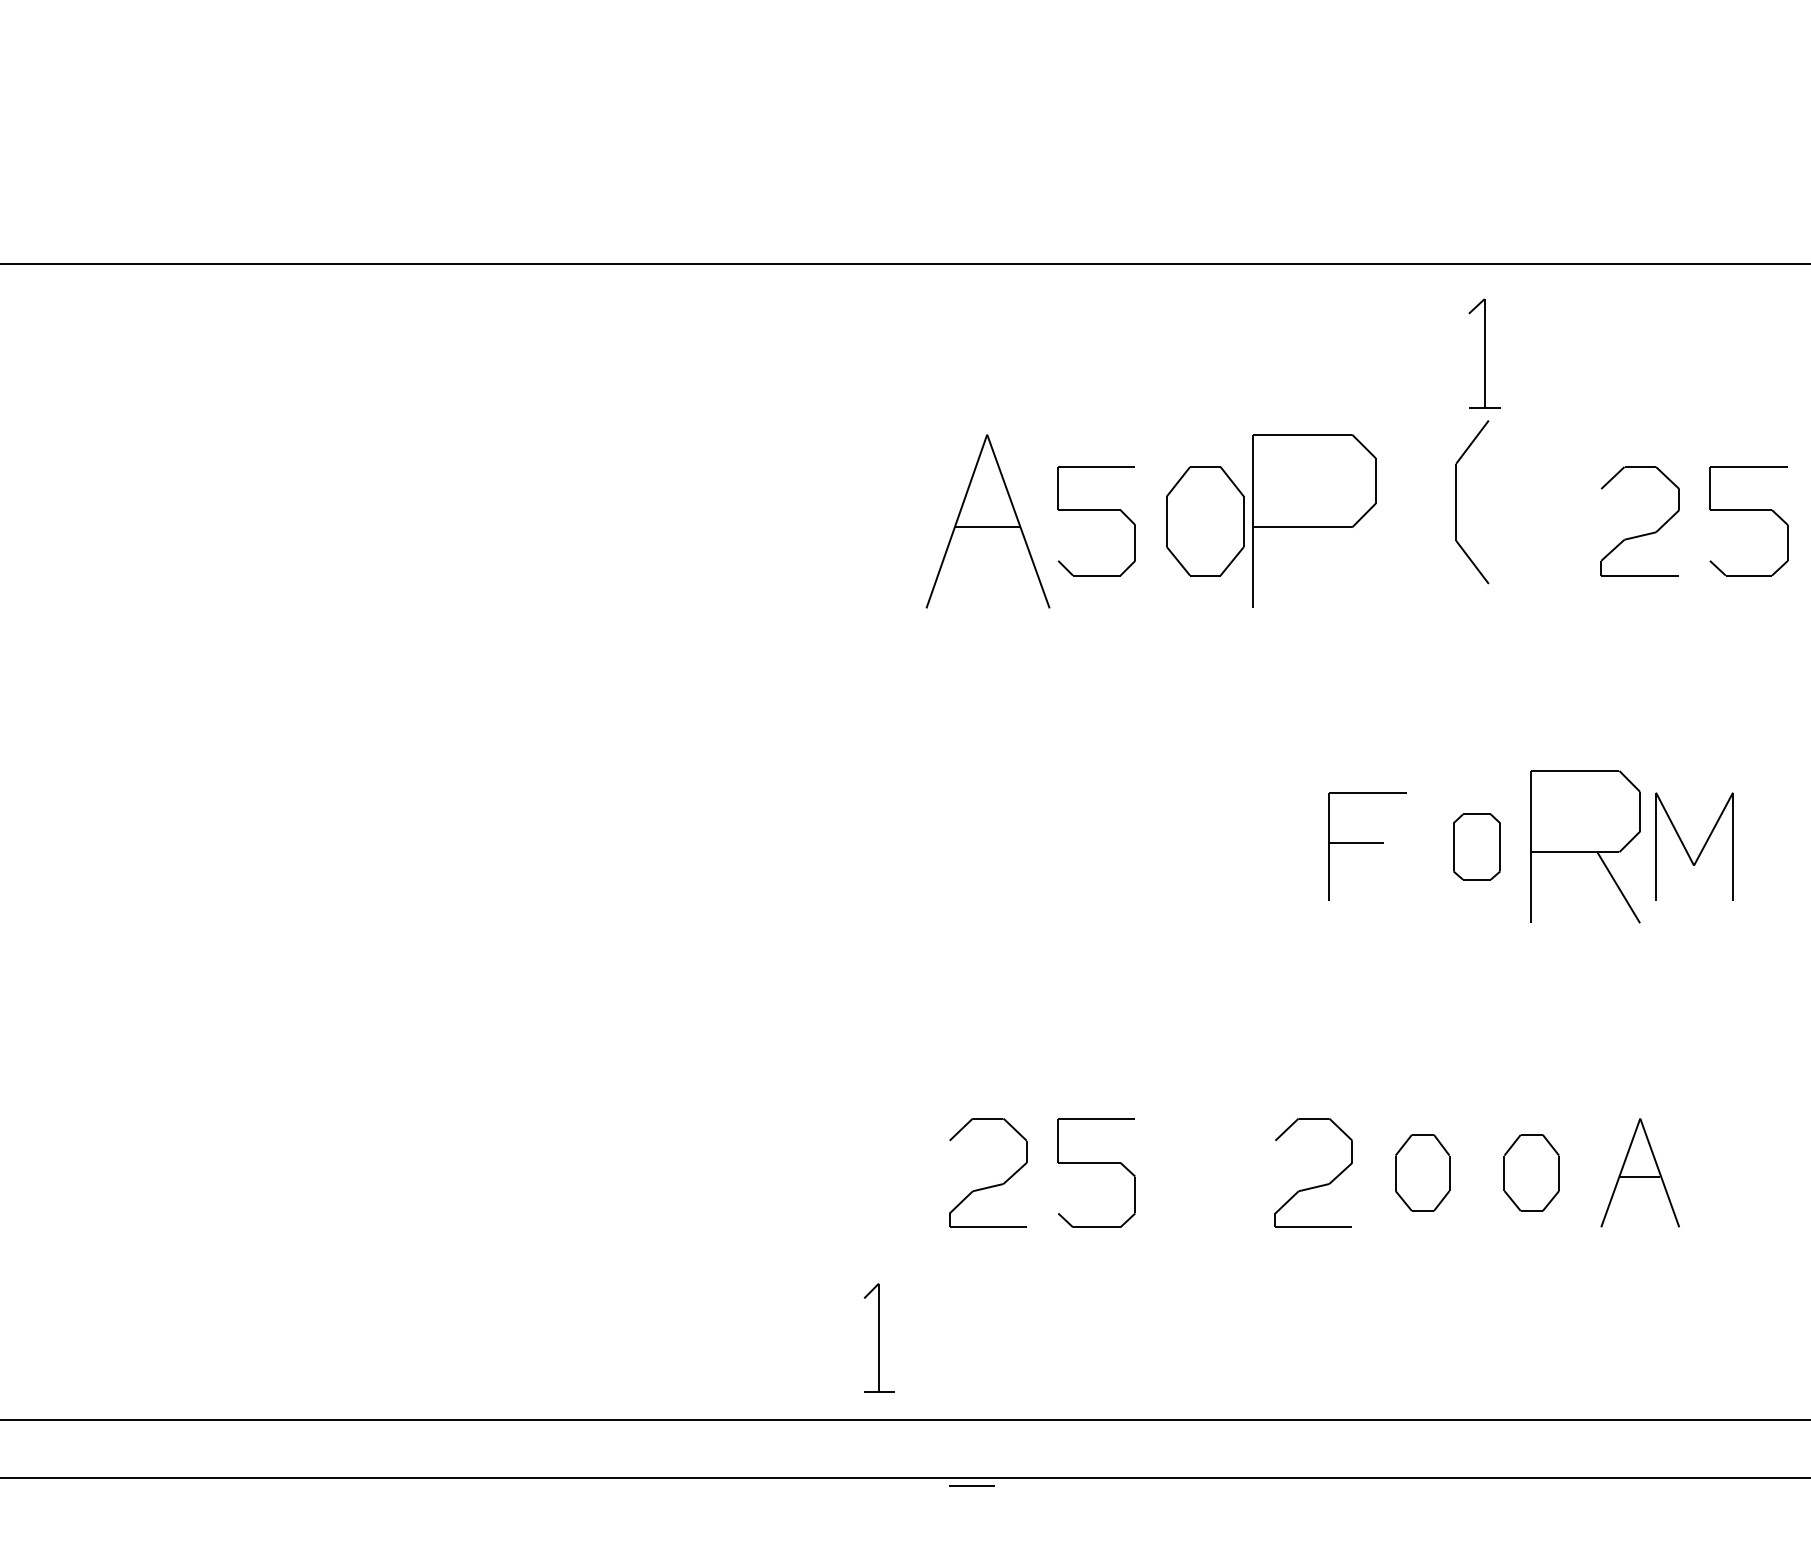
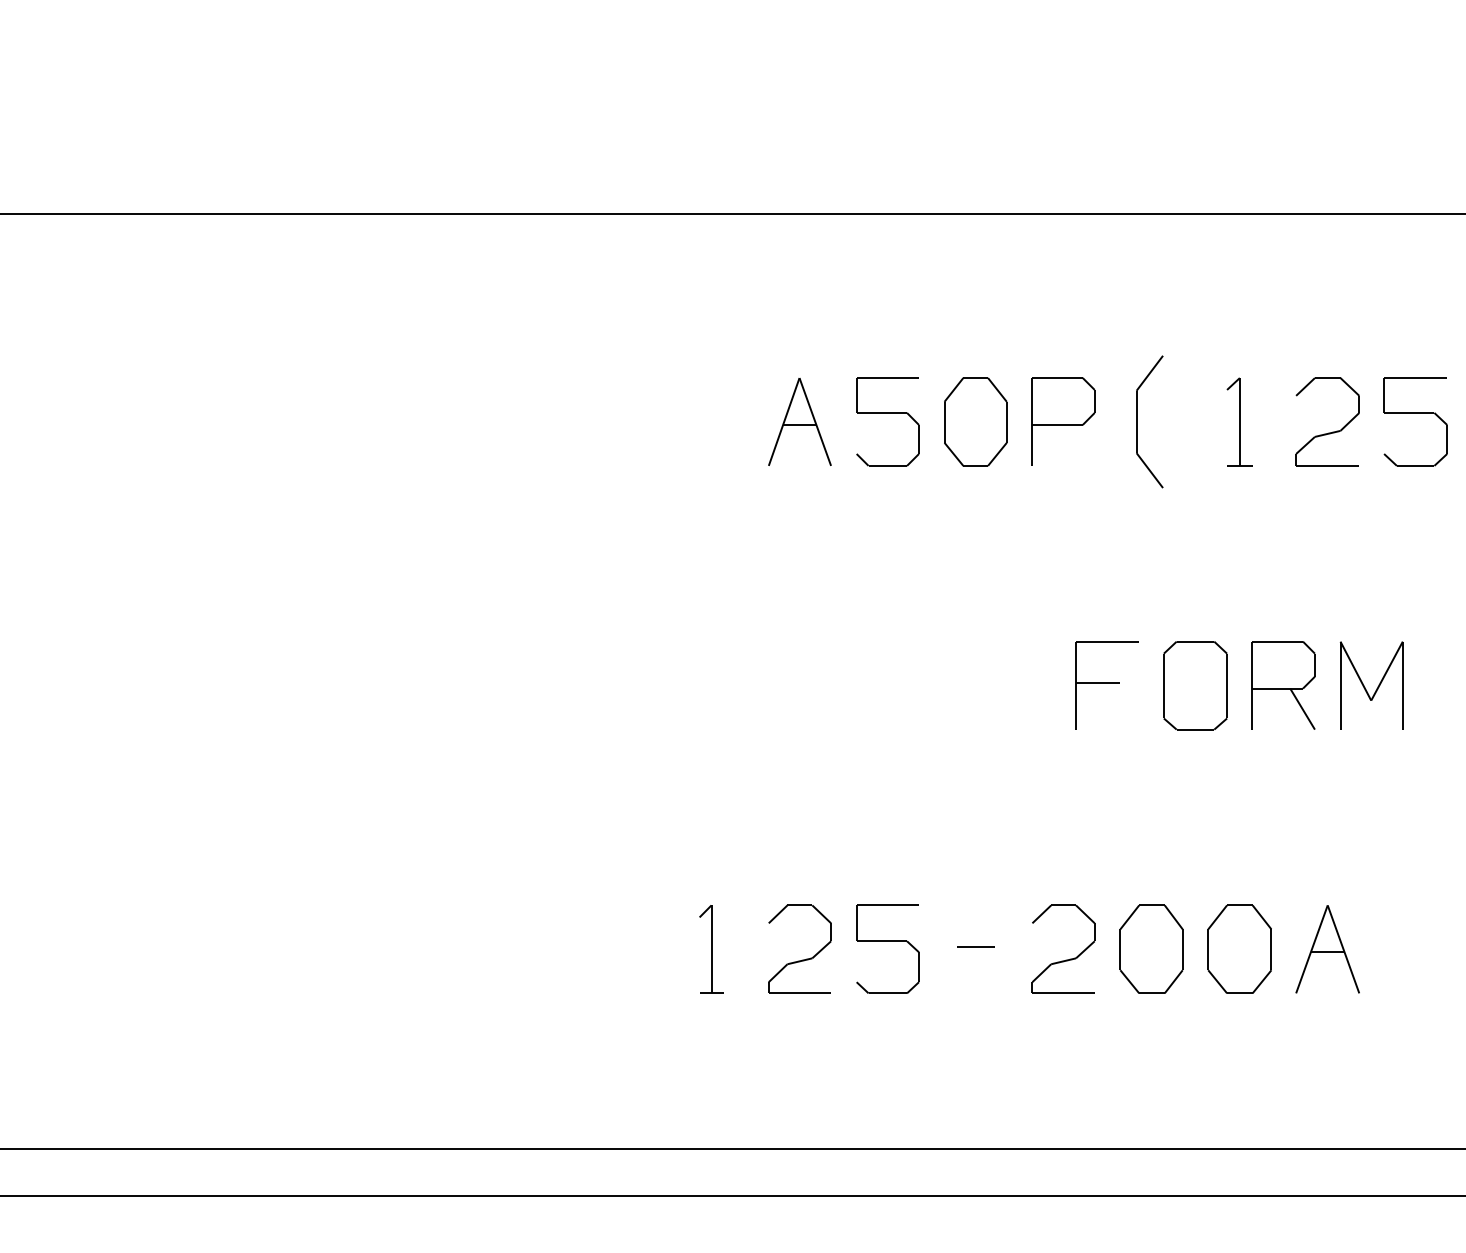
part: (1484, 353) -> (1239, 422), moved
part: (1456, 502) -> (1136, 422), moved
part: (988, 520) -> (800, 421), size x0.62
part: (1313, 520) -> (1063, 421), size x0.62
part: (1476, 846) -> (1195, 685), size x1.67
part: (1585, 846) -> (1283, 685), size x0.71
part: (1422, 1172) -> (1151, 949), size x1.43
part: (1531, 1172) -> (1239, 949), size x1.43
part: (878, 1337) -> (711, 949), moved
line: (971, 1485) -> (975, 946), moved

